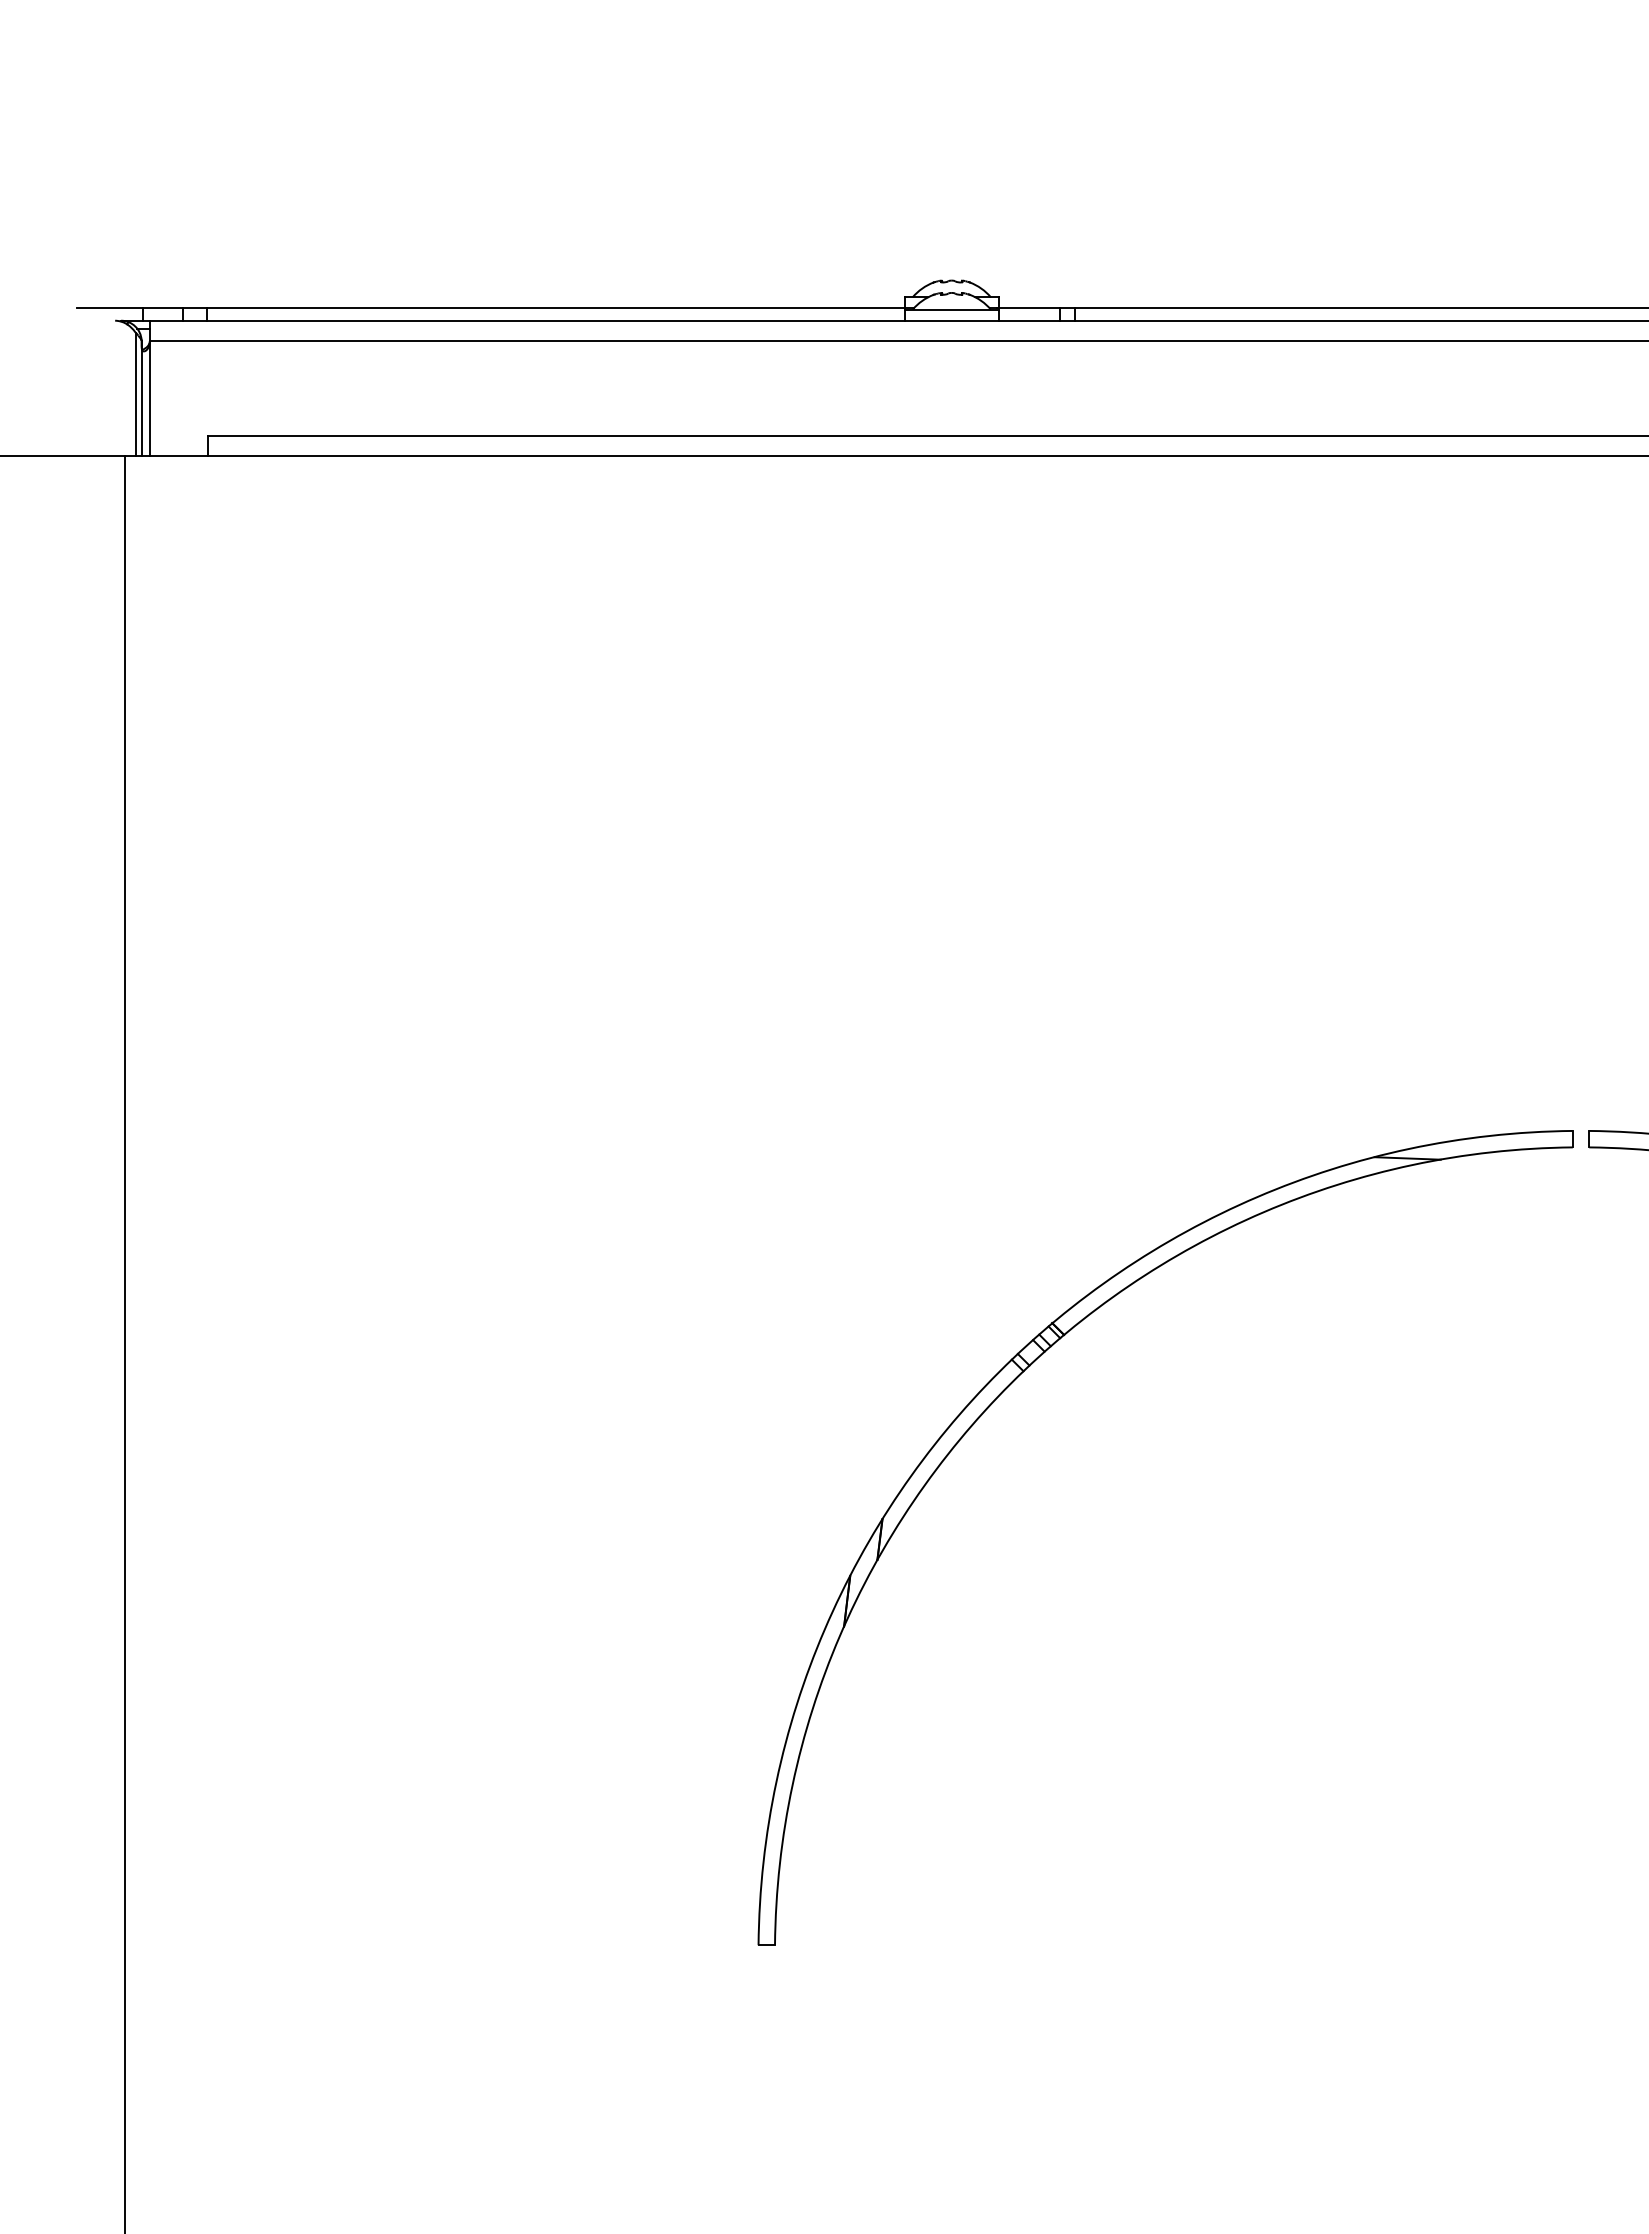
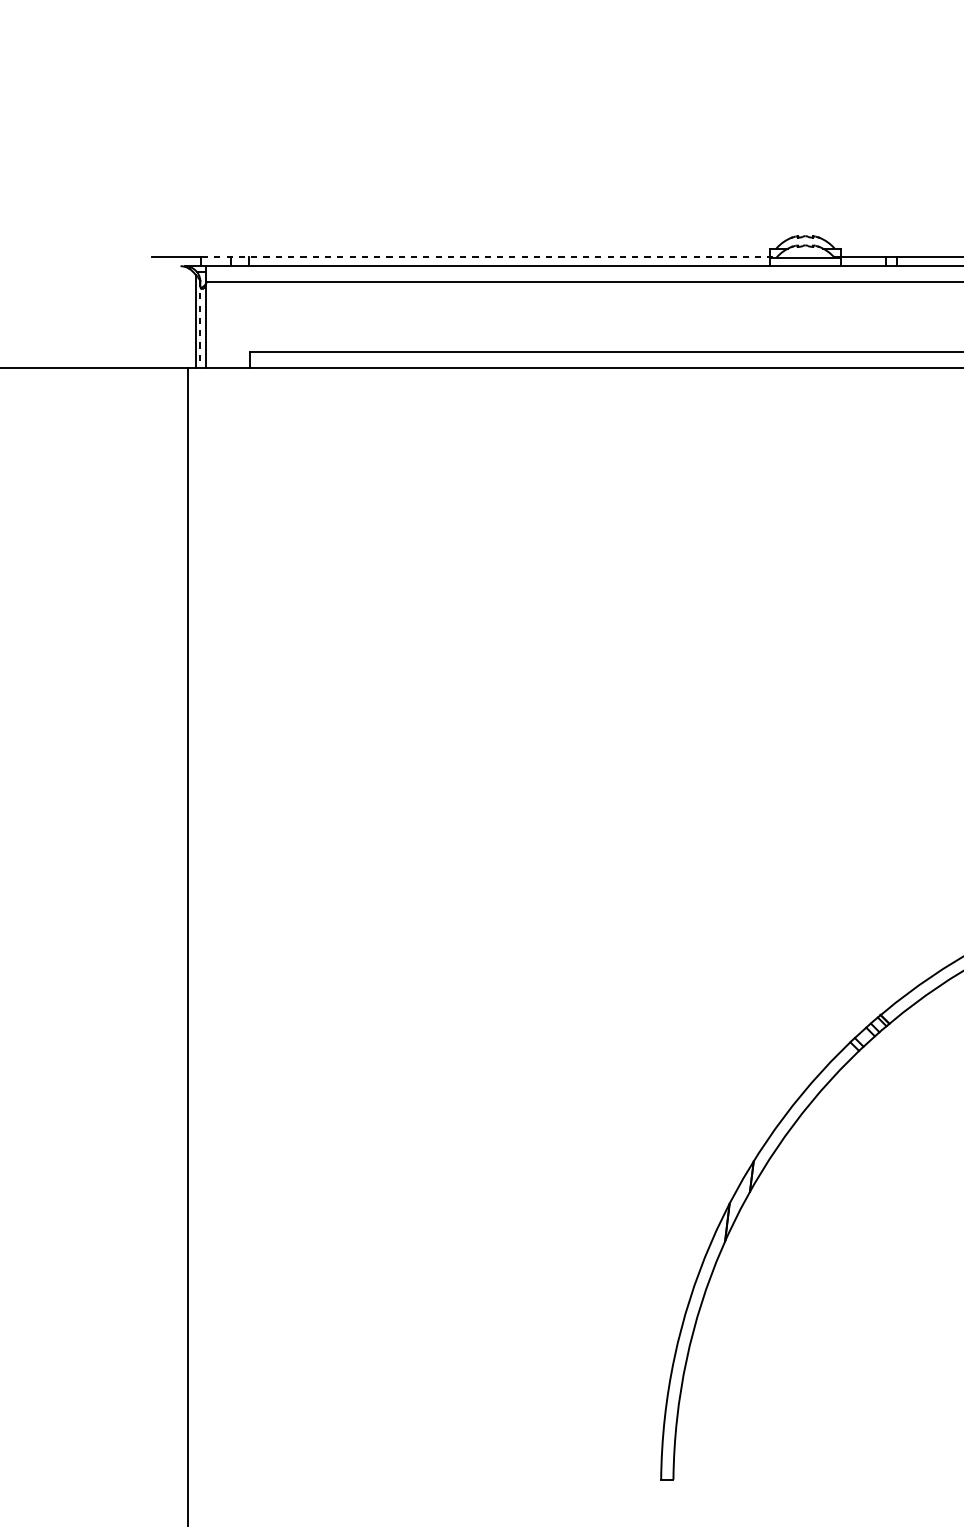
line: (528, 308) -> (489, 257), solid -> dashed
line: (141, 398) -> (200, 324), solid -> dashed

